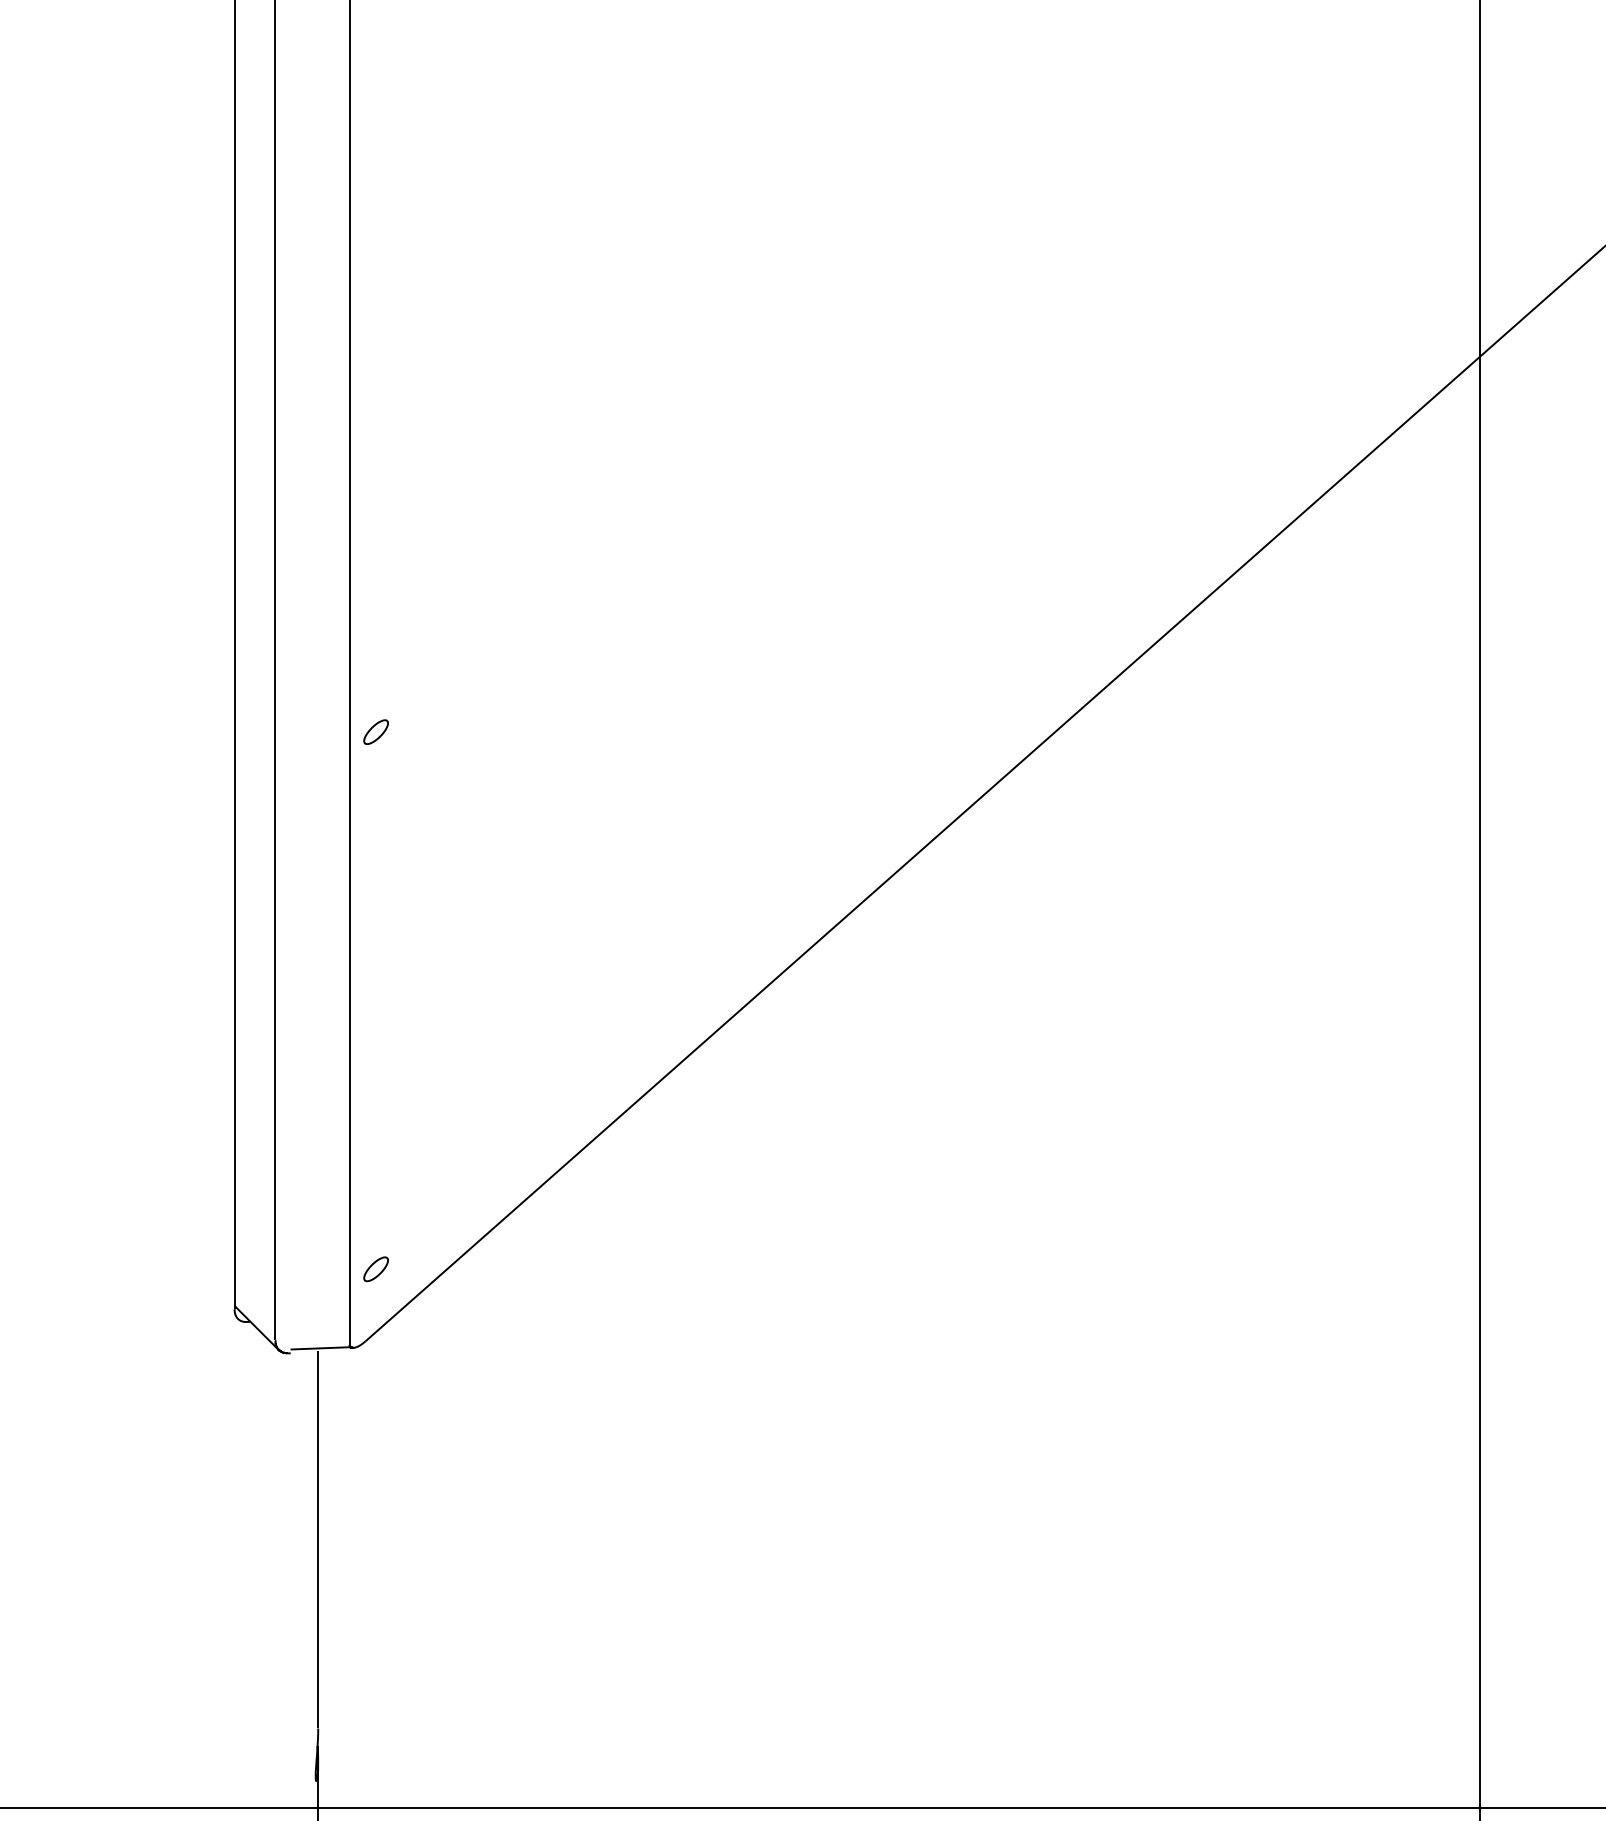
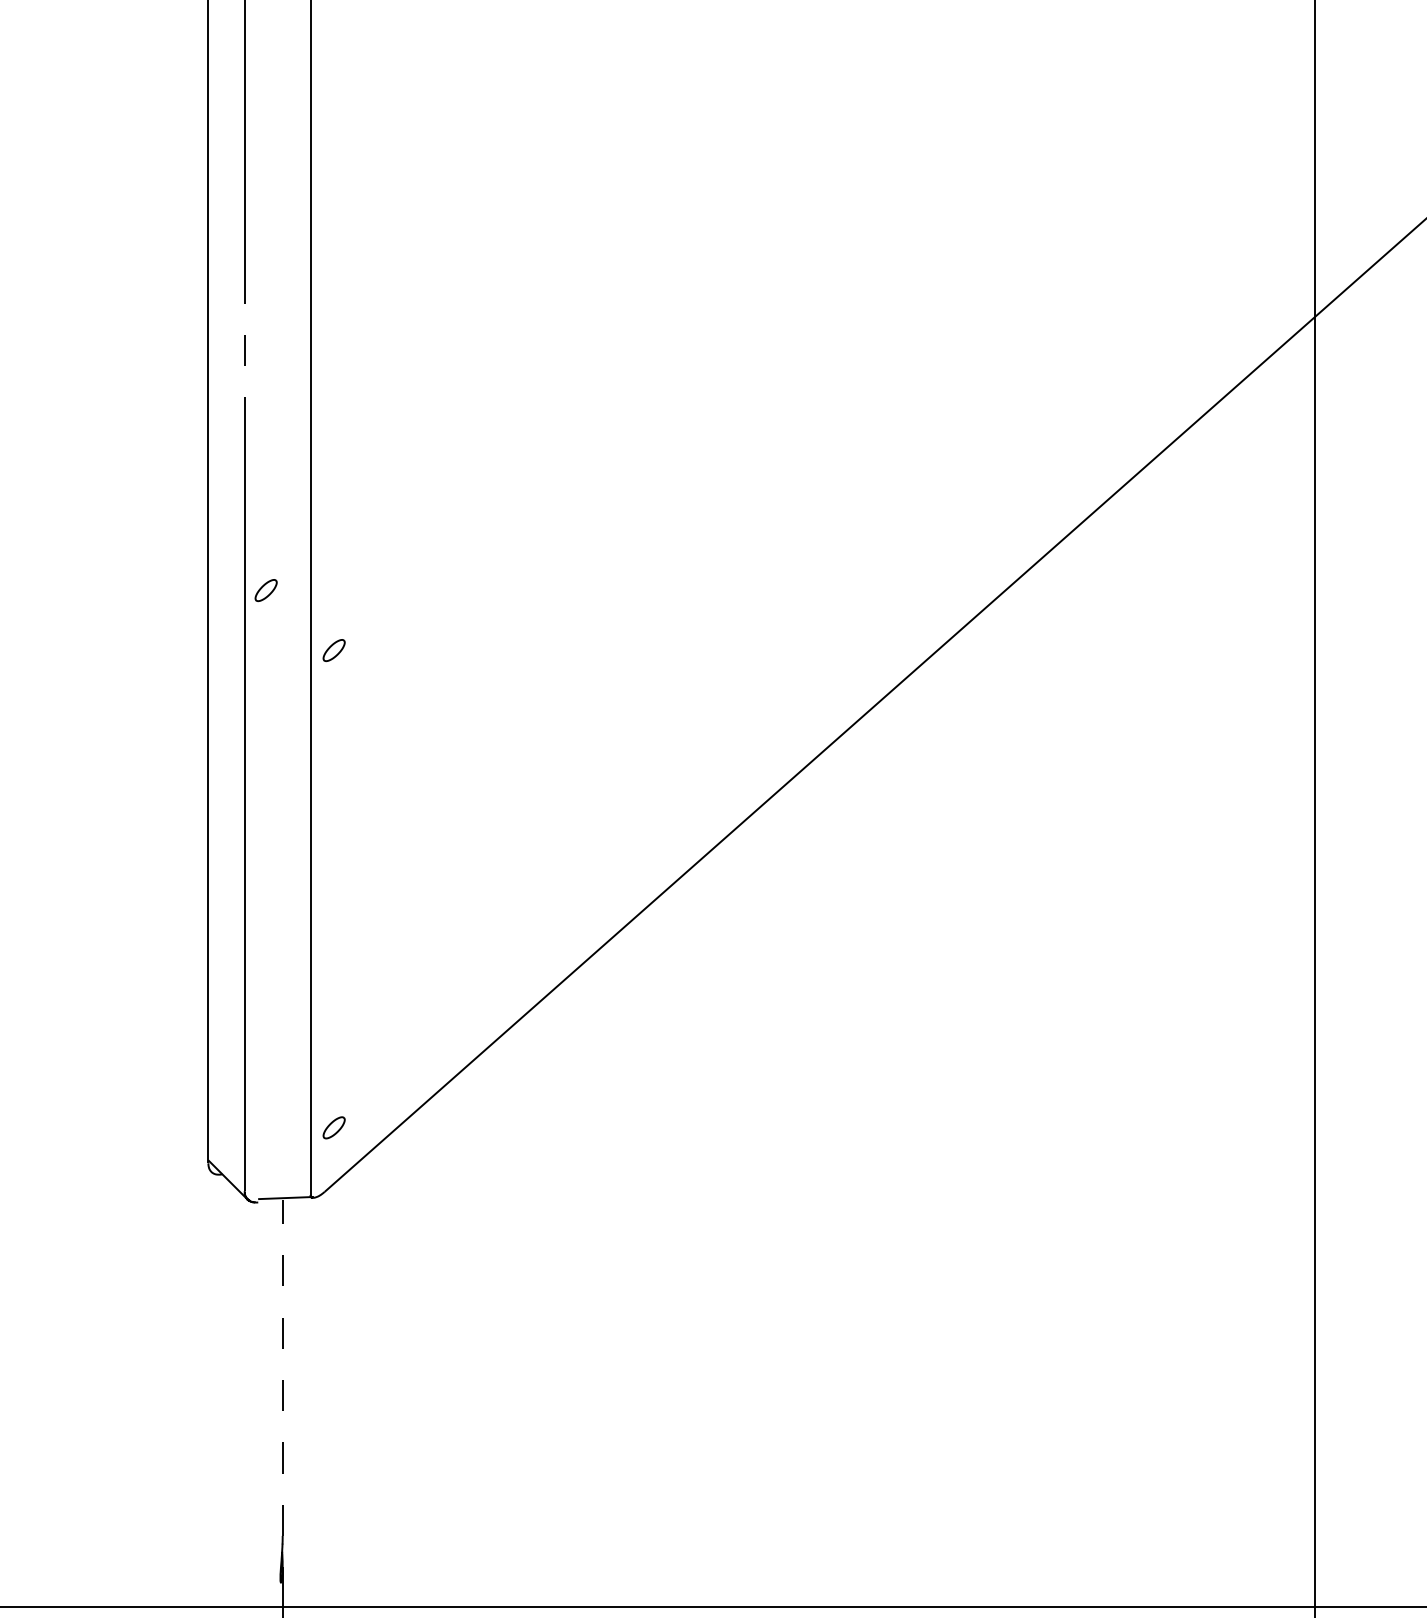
line: (275, 394) -> (244, 350), solid -> dashed
part: (298, 664) -> (265, 590), added
line: (317, 1540) -> (282, 1368), solid -> dashed

